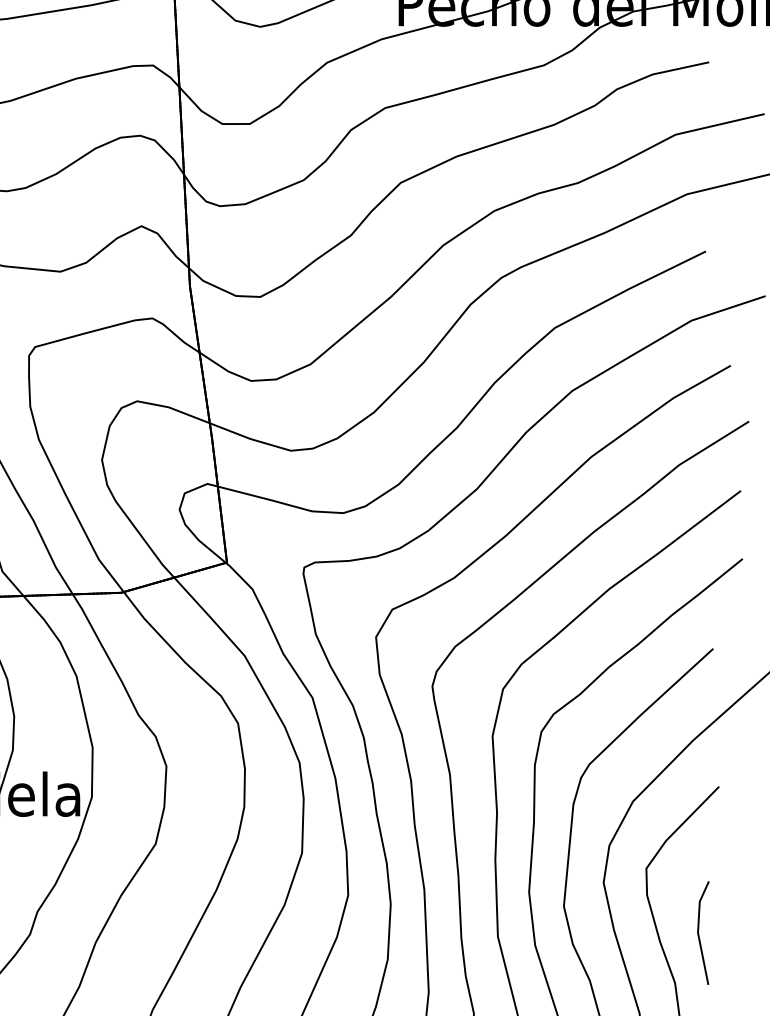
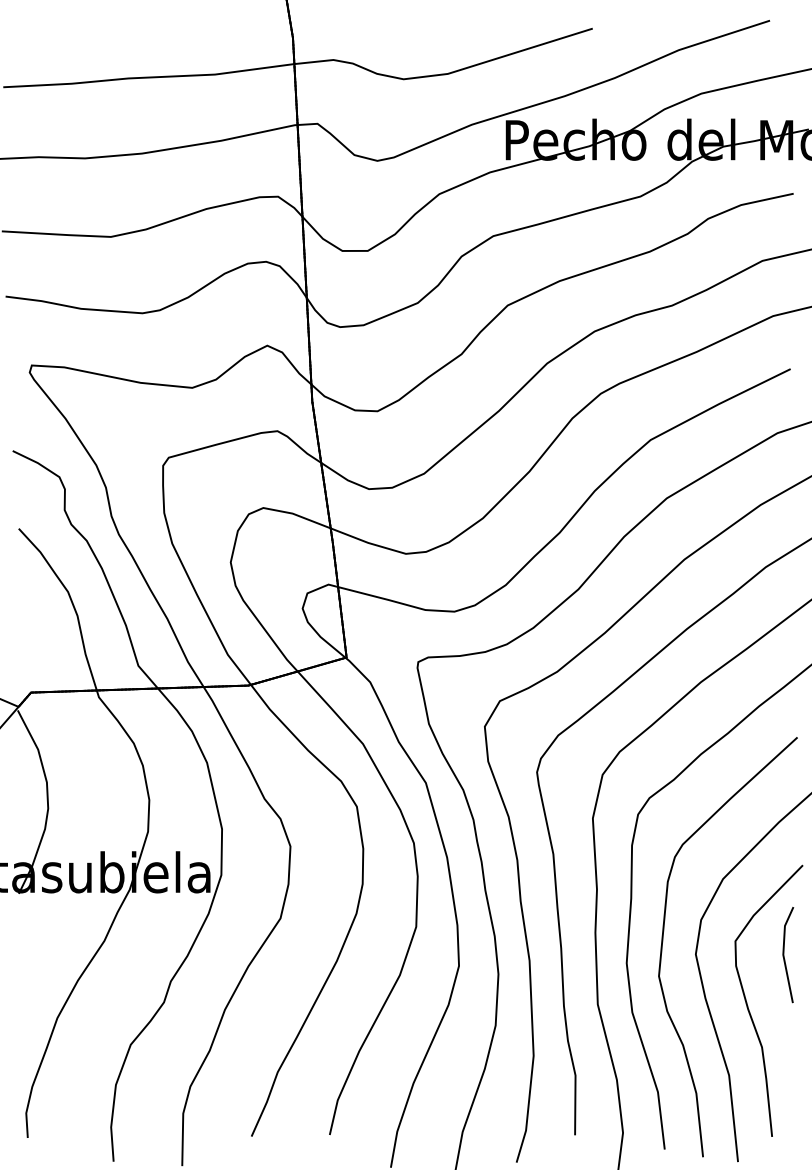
part: (703, 933) -> (788, 955), moved

